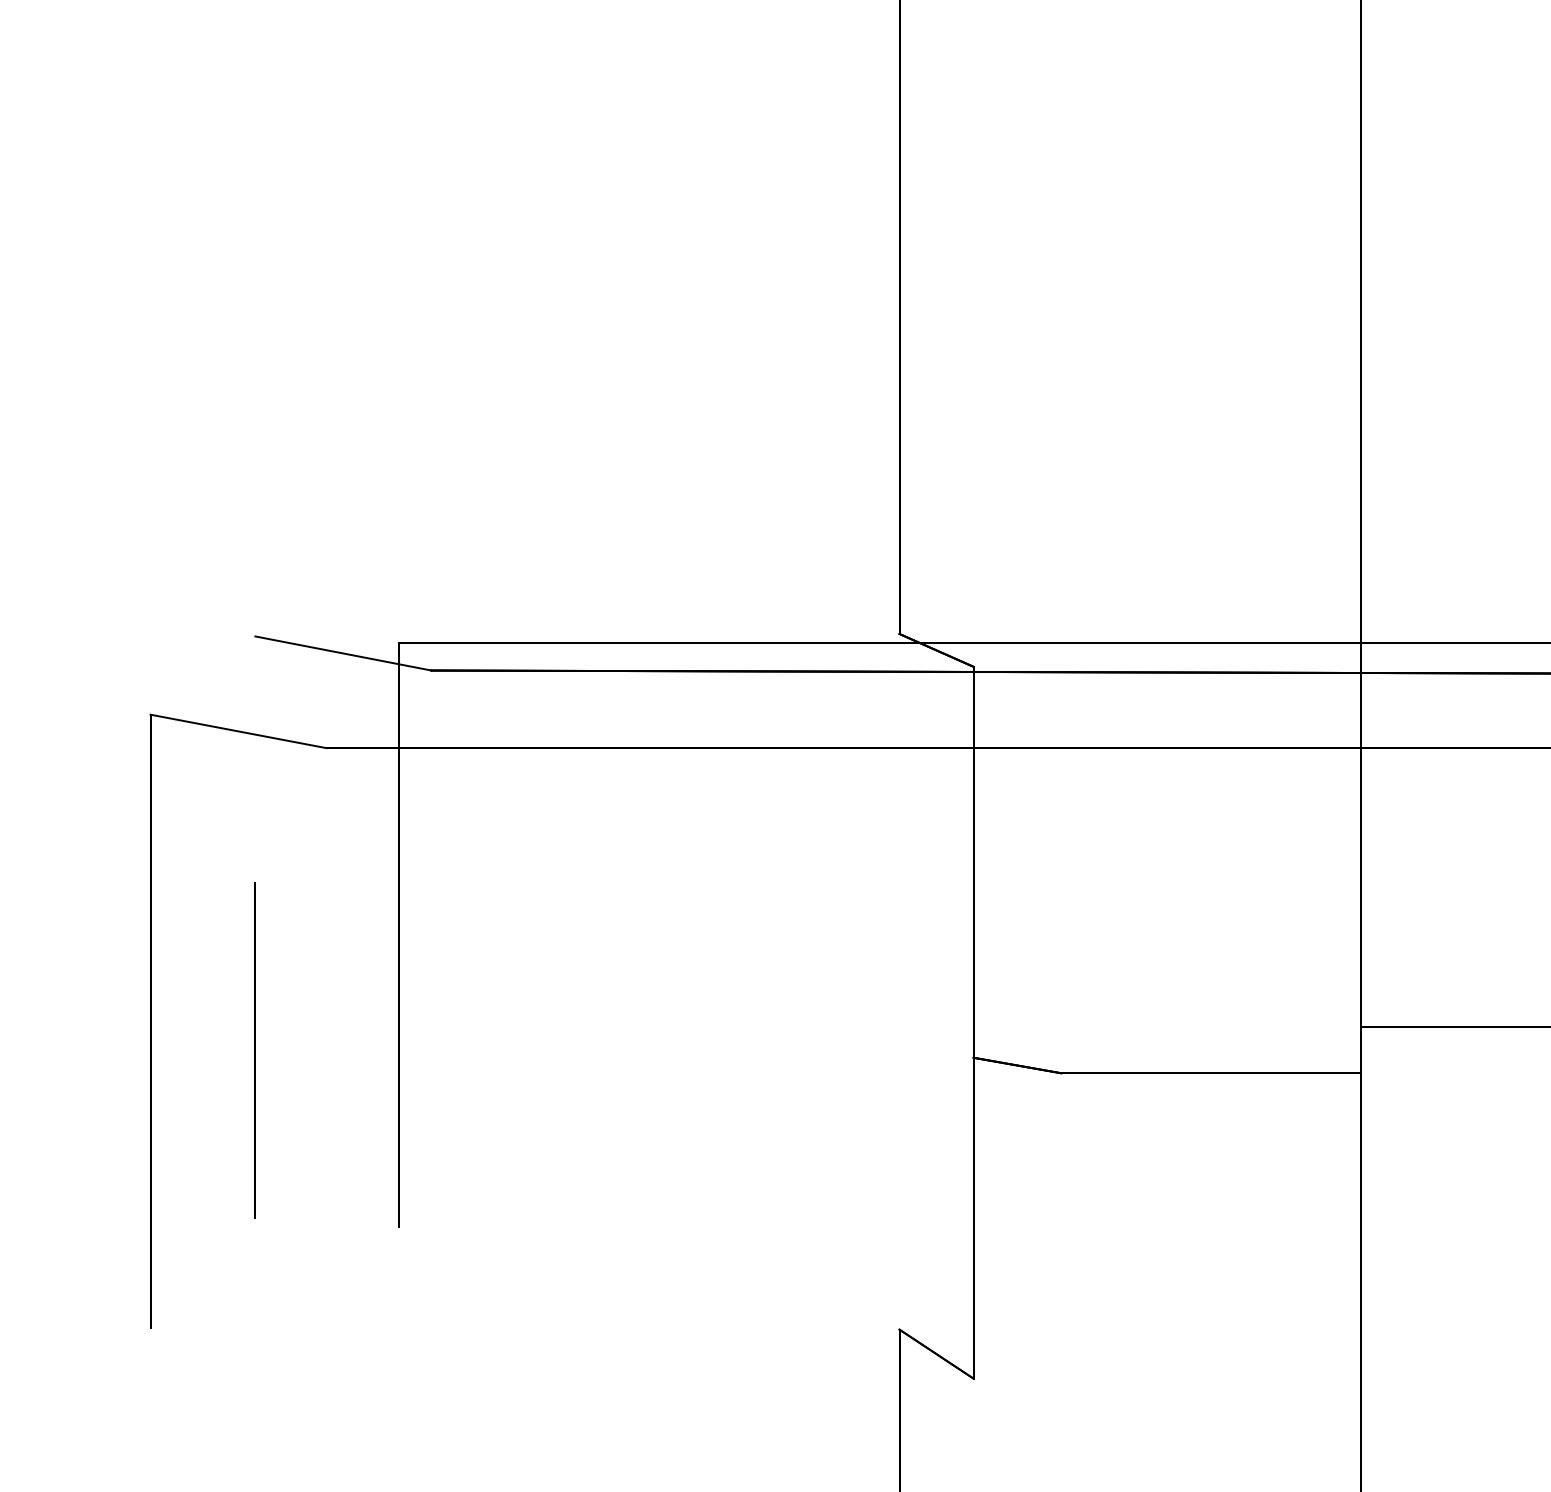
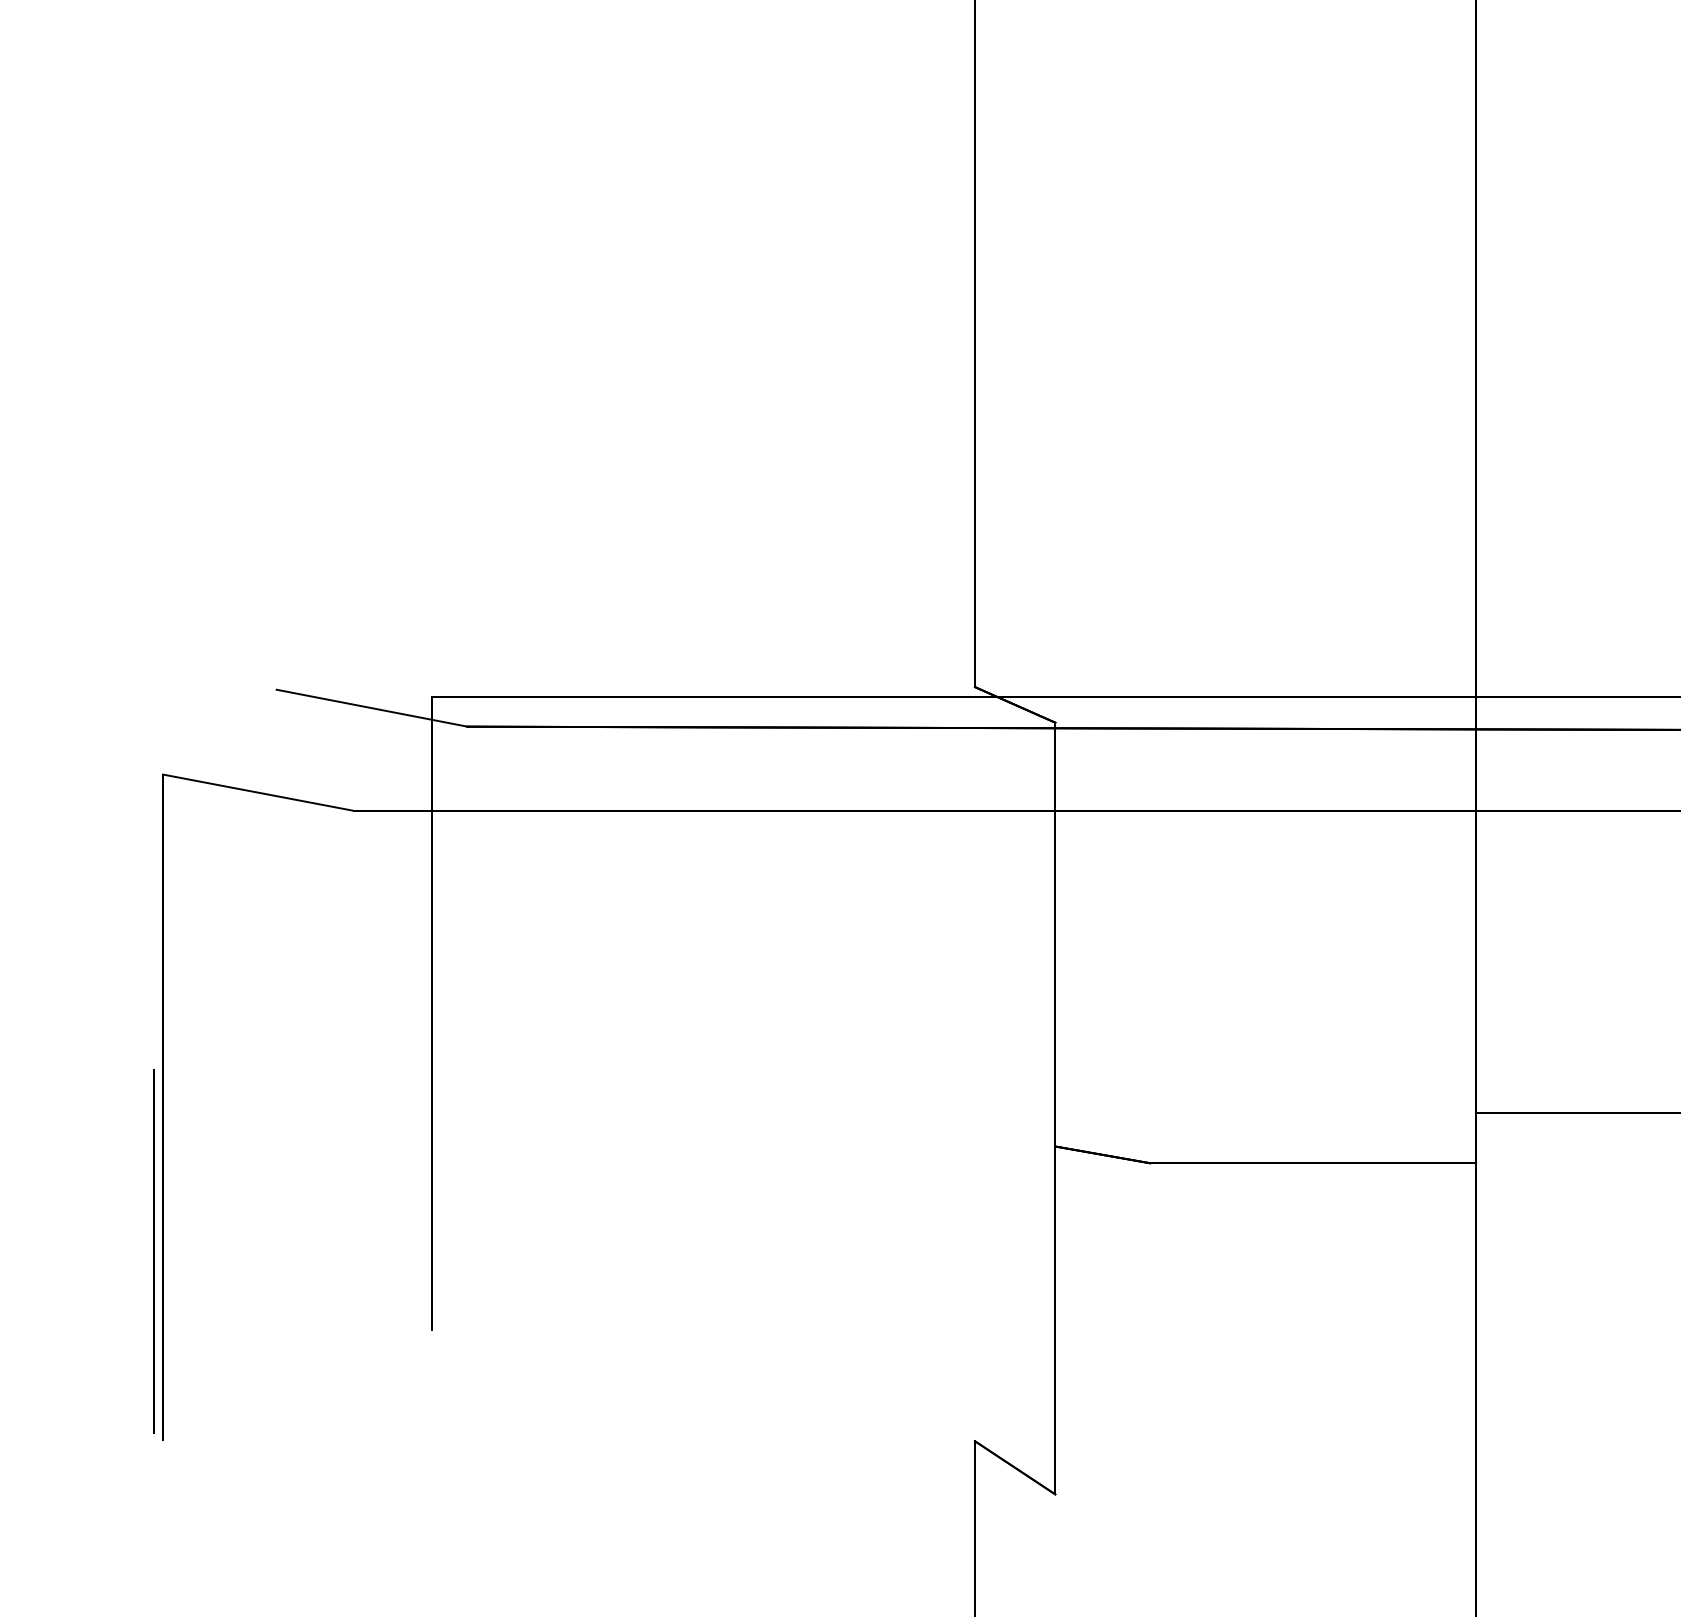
line: (254, 1050) -> (153, 1251), moved

